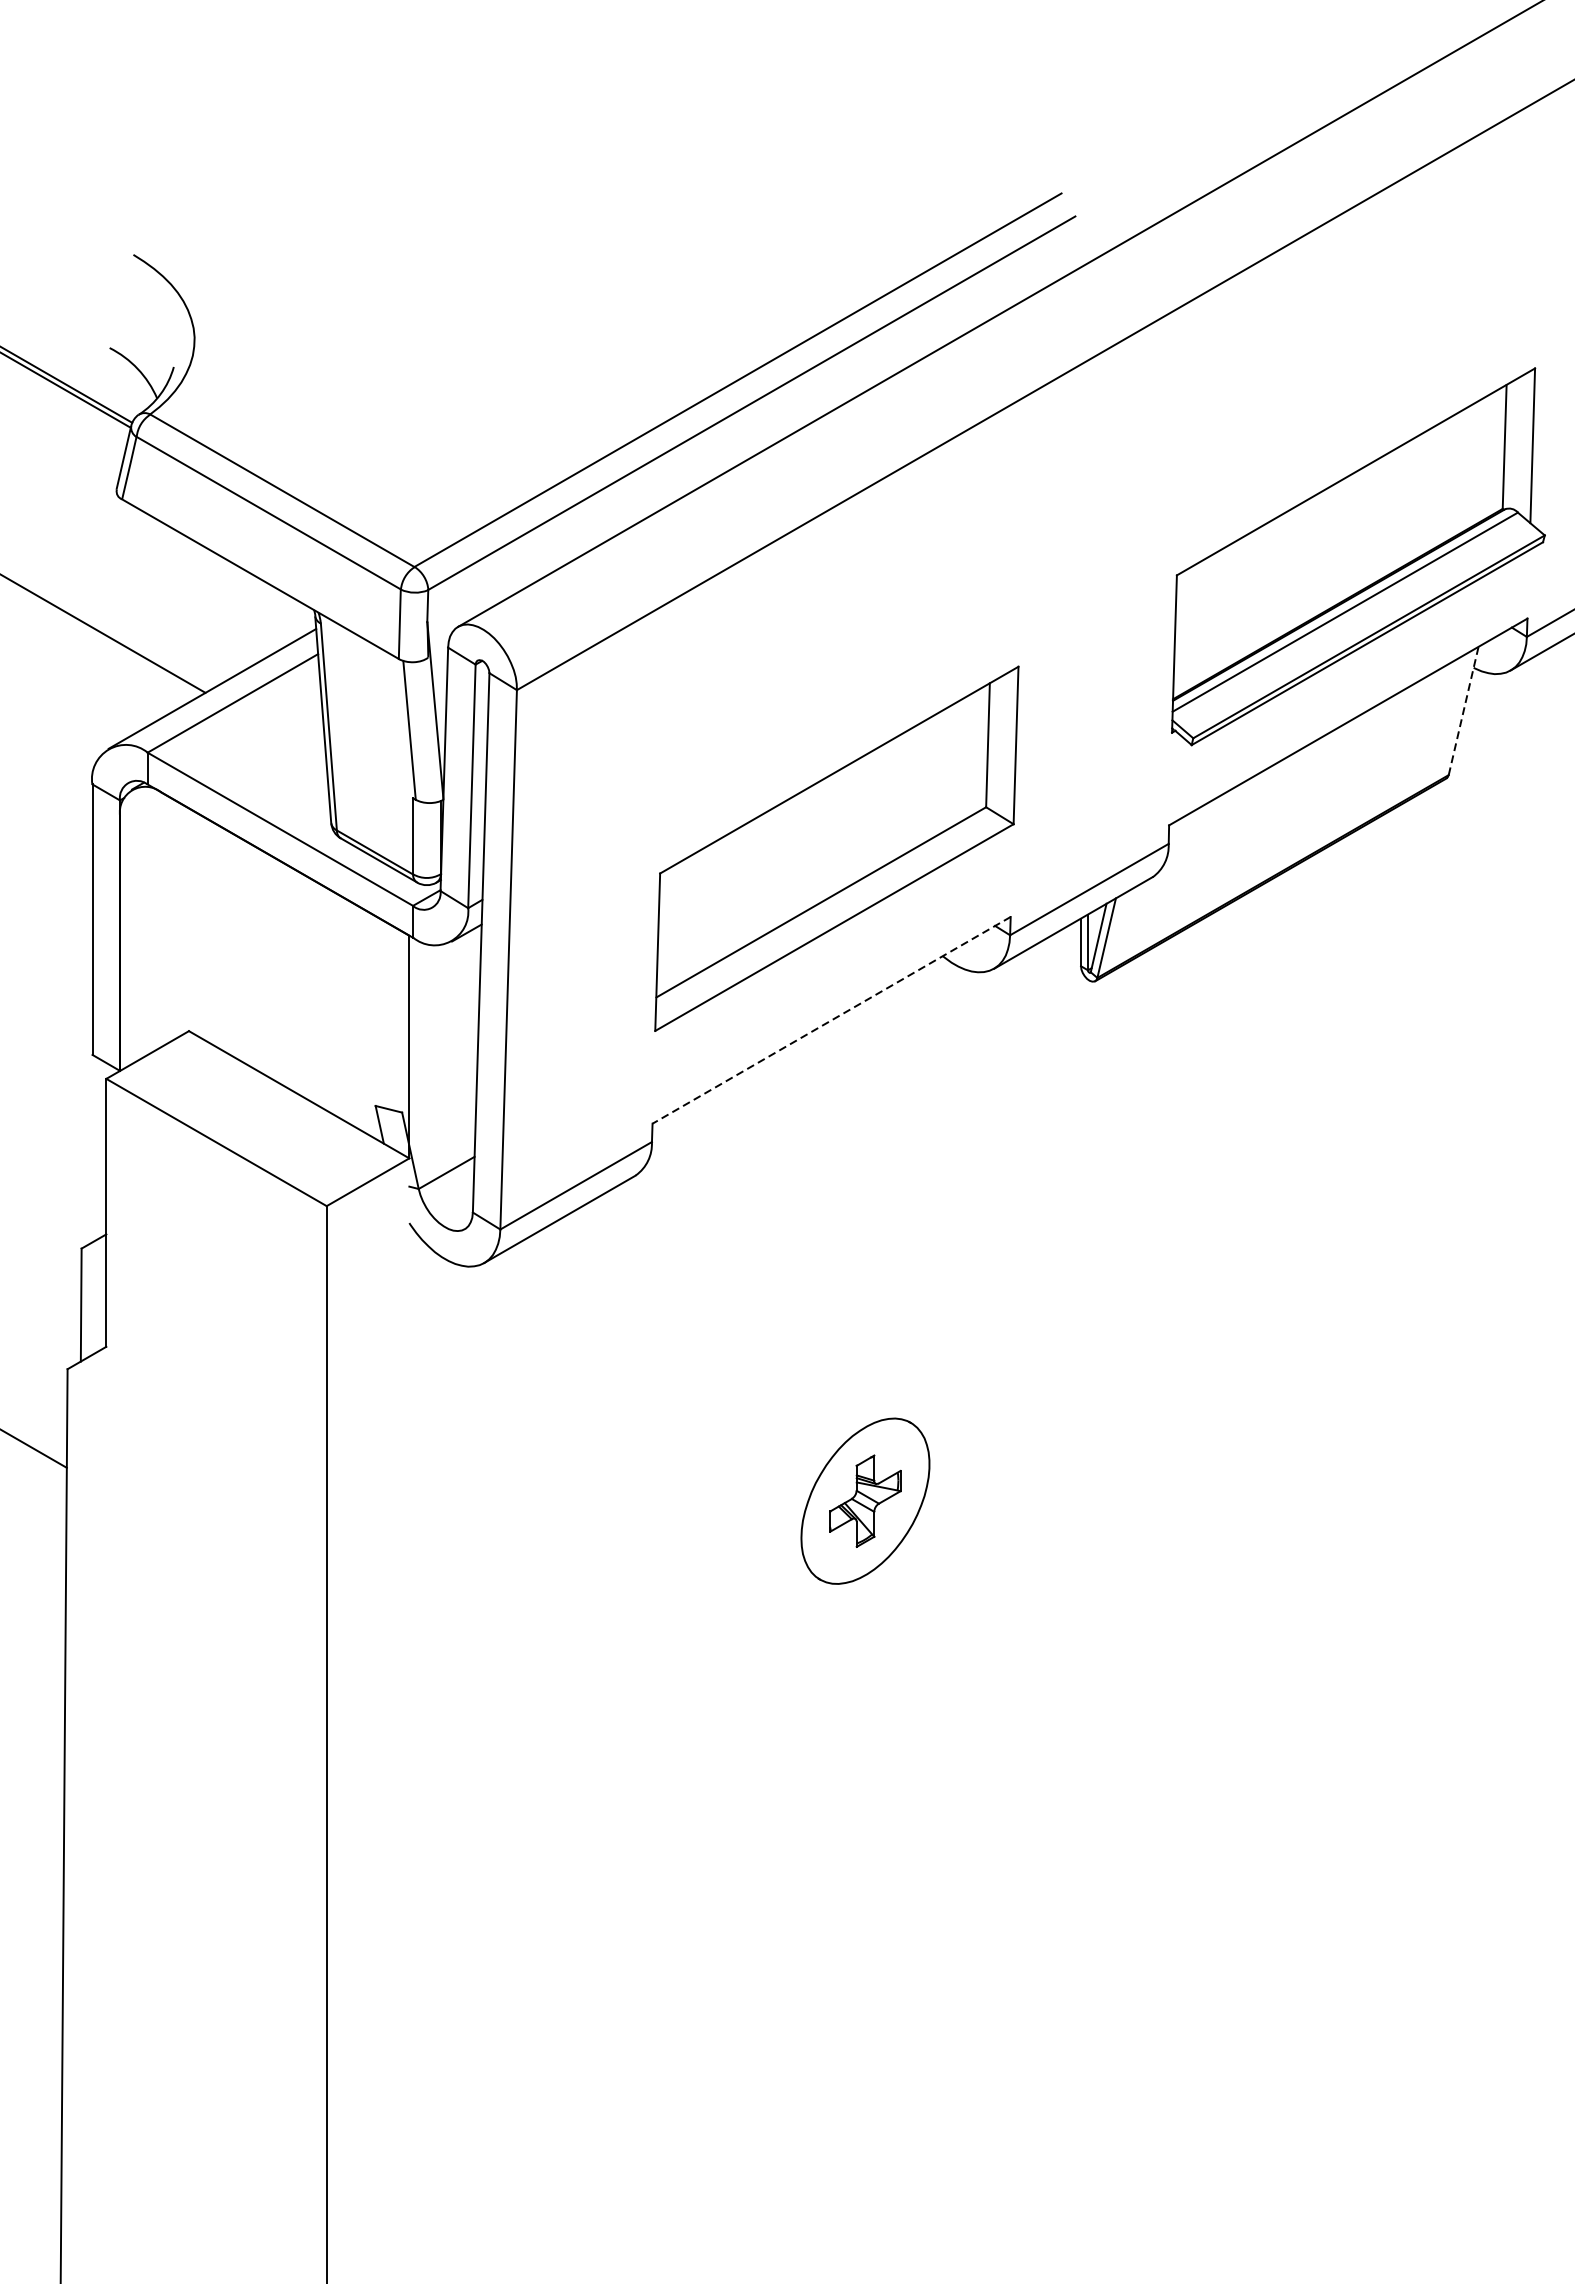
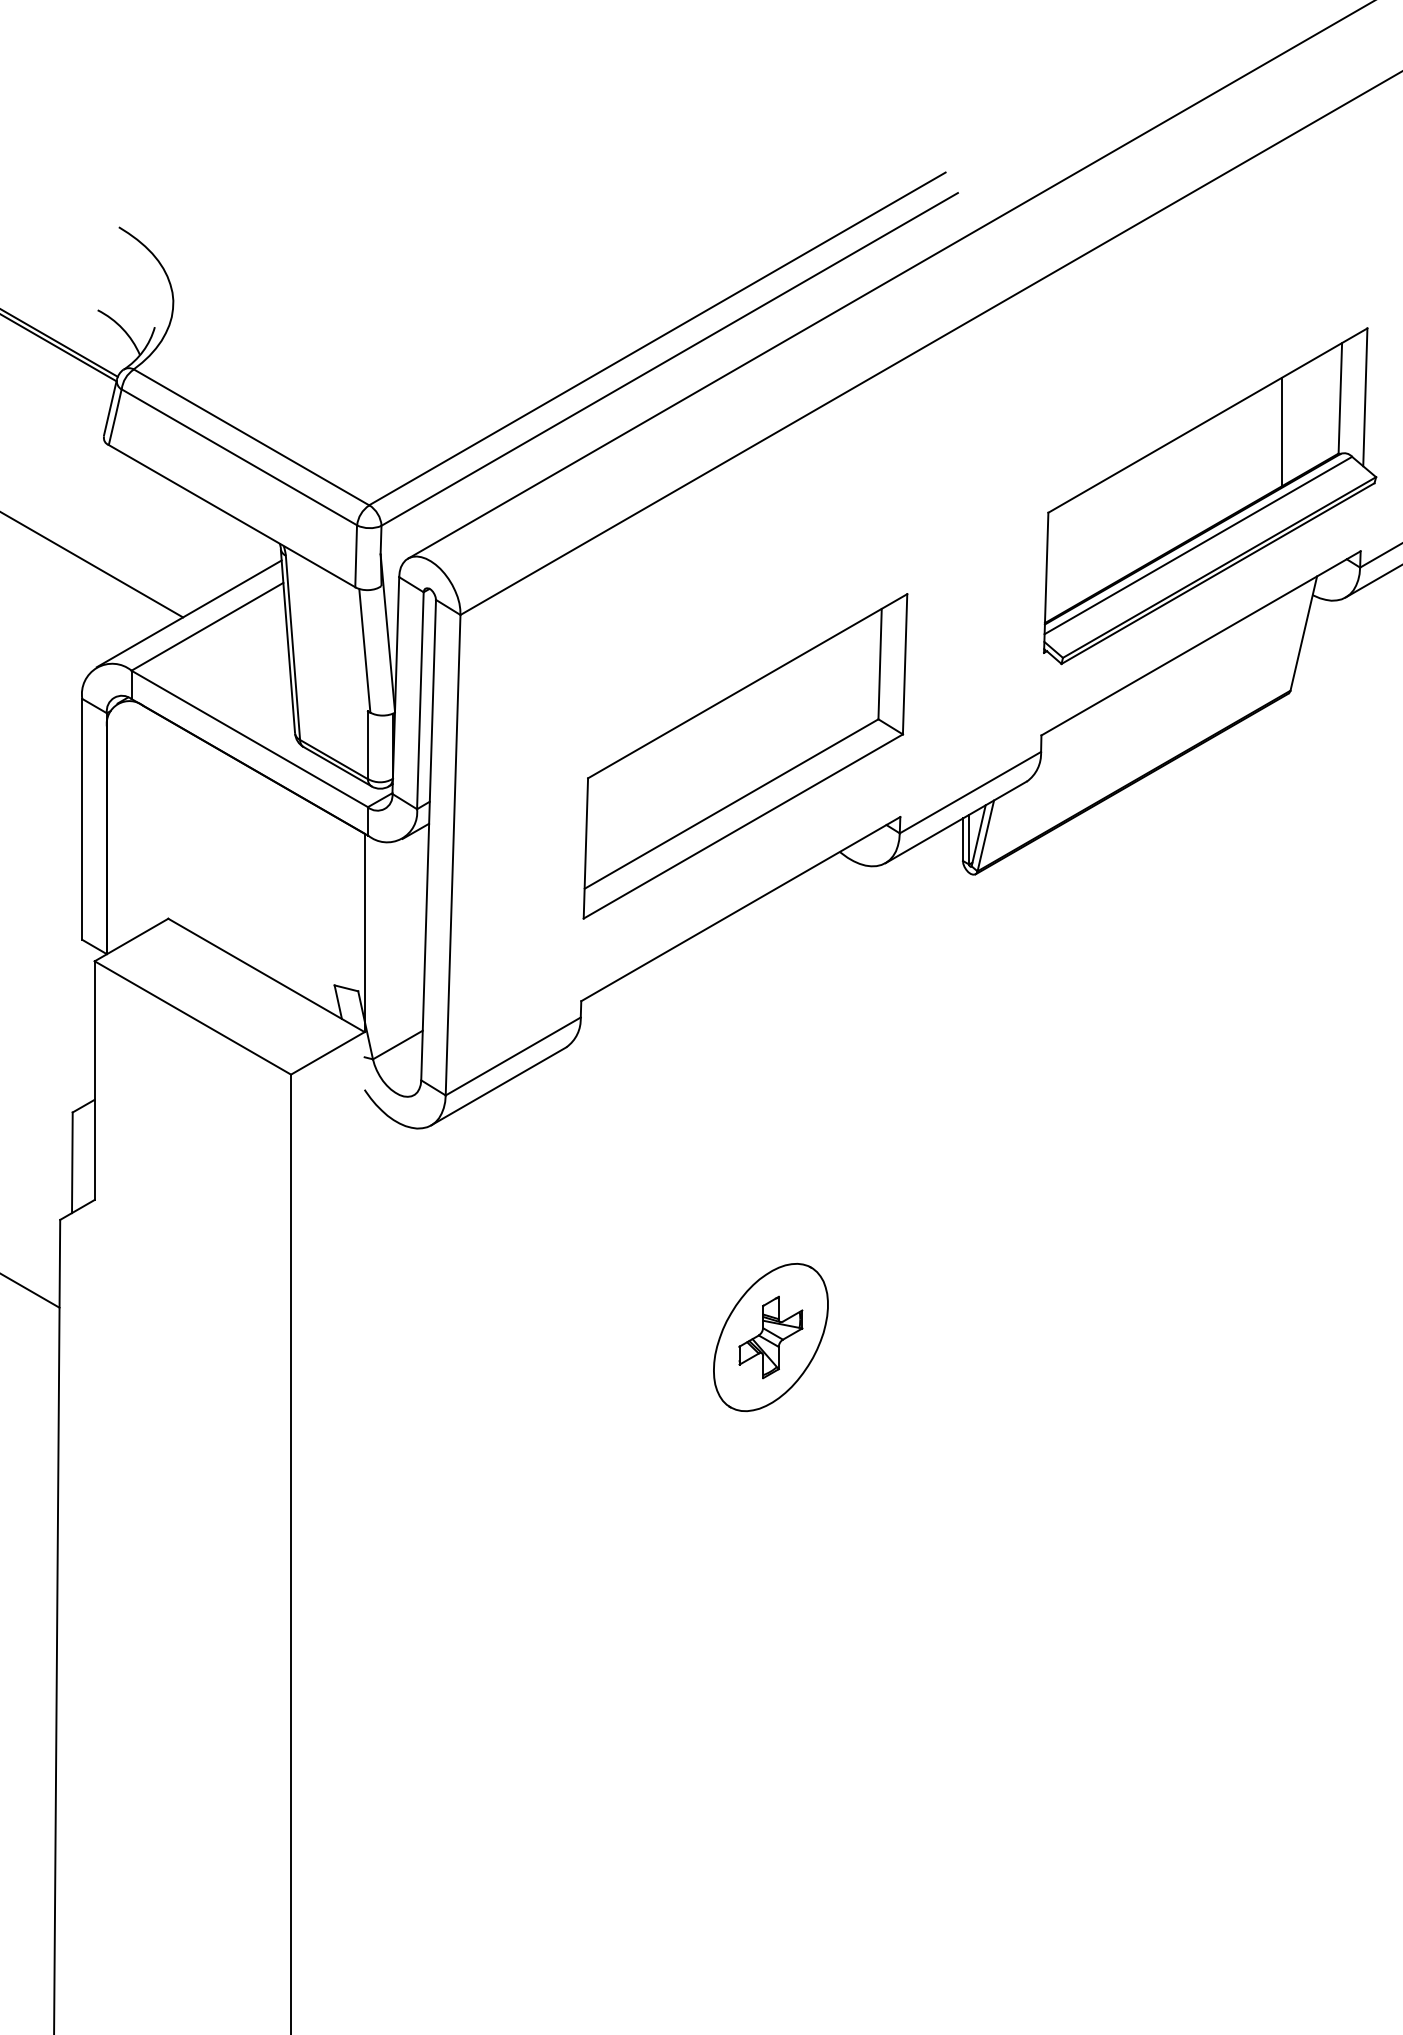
line: (1439, 484) -> (1282, 431), added
line: (1463, 710) -> (1303, 633), dashed -> solid
line: (831, 1020) -> (740, 909), dashed -> solid

